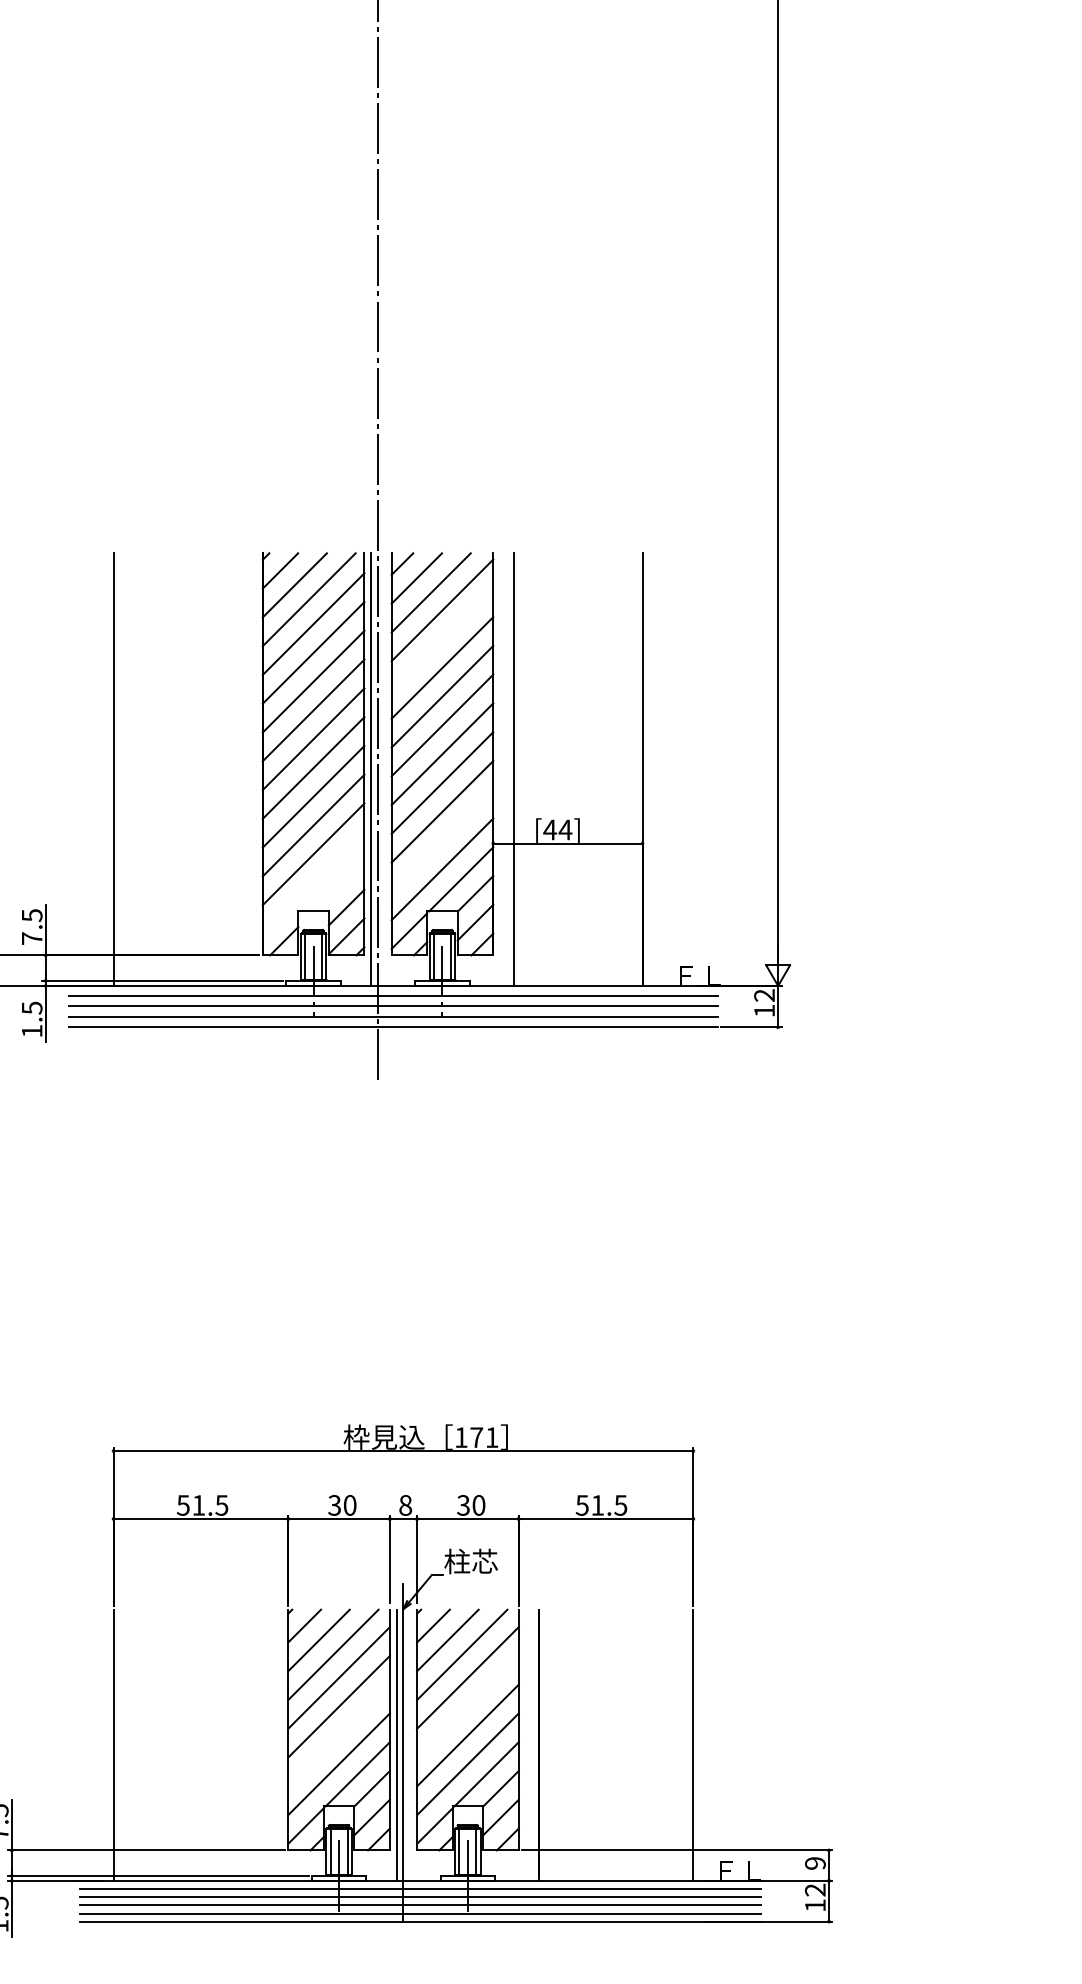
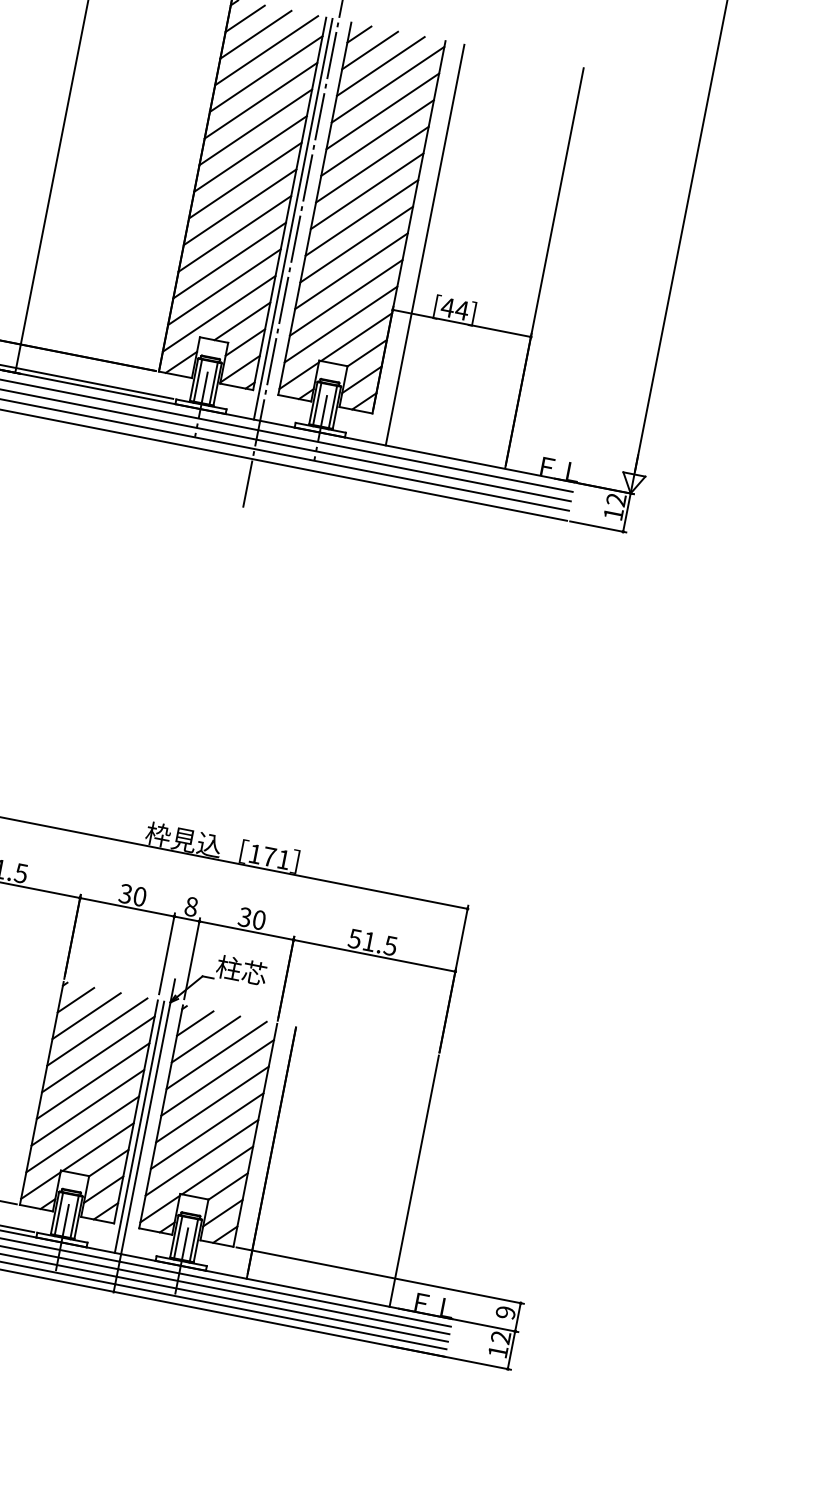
line: (442, 639) -> (382, 111), added
line: (442, 840) -> (346, 297), added
line: (313, 883) -> (219, 314), added
line: (339, 886) -> (242, 321), added
line: (467, 1706) -> (212, 1104), added
line: (338, 1735) -> (87, 1107), added

